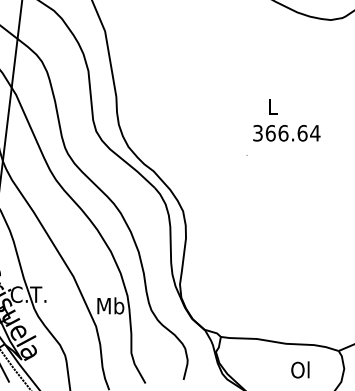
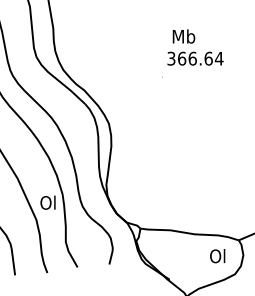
text: (272, 106) -> (183, 36), L -> Mb
text: (110, 305) -> (48, 202), Mb -> Ol
text: (300, 369) -> (217, 255), moved

